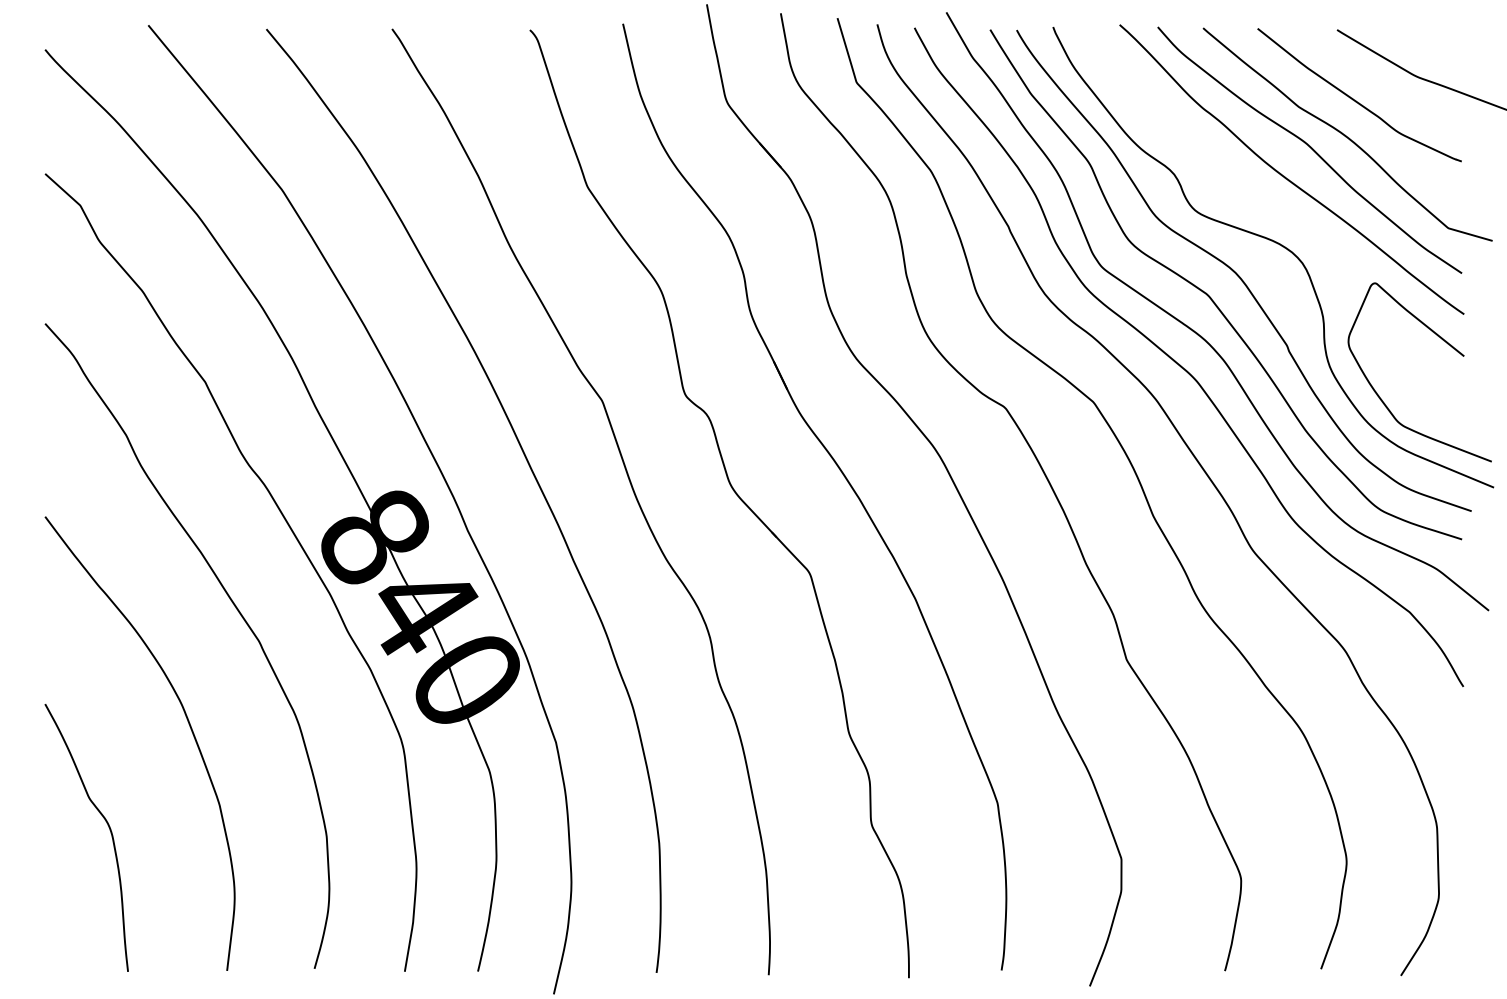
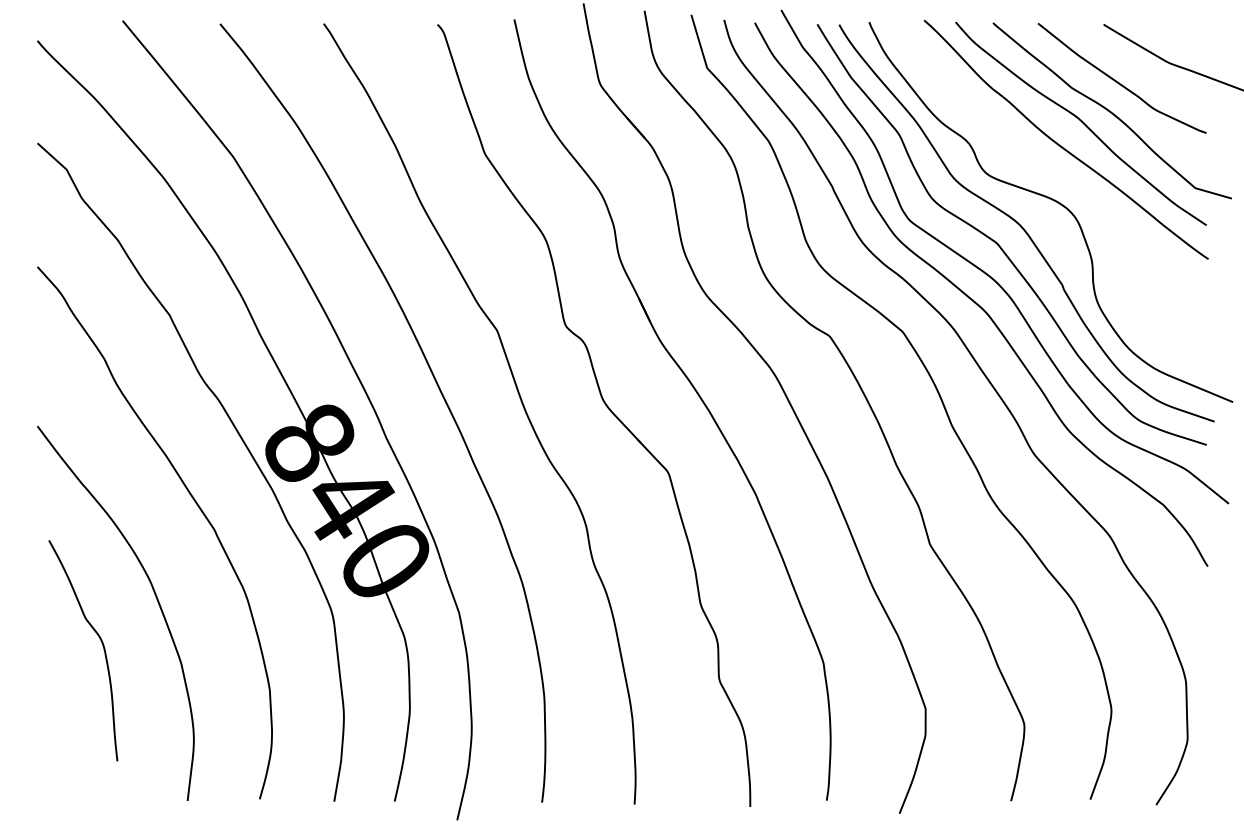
curve: (1442, 340) -> (1190, 280), removed
curve: (109, 830) -> (102, 644), moved

